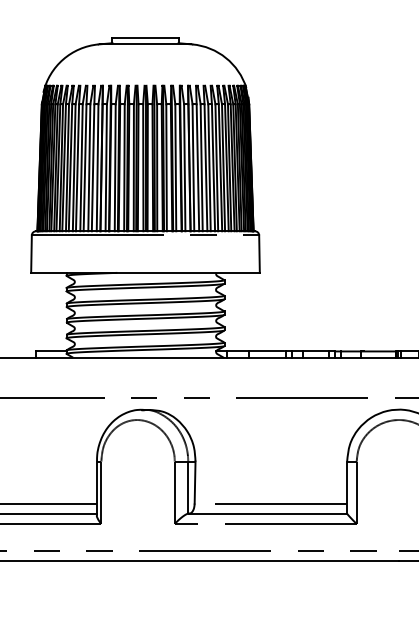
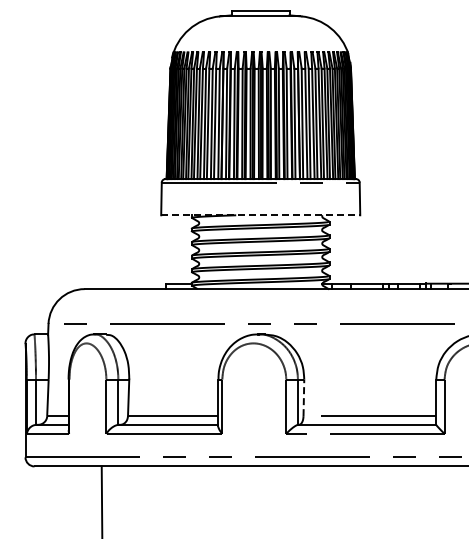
line: (145, 273) -> (260, 215), solid -> dashed
line: (194, 482) -> (303, 397), solid -> dashed

